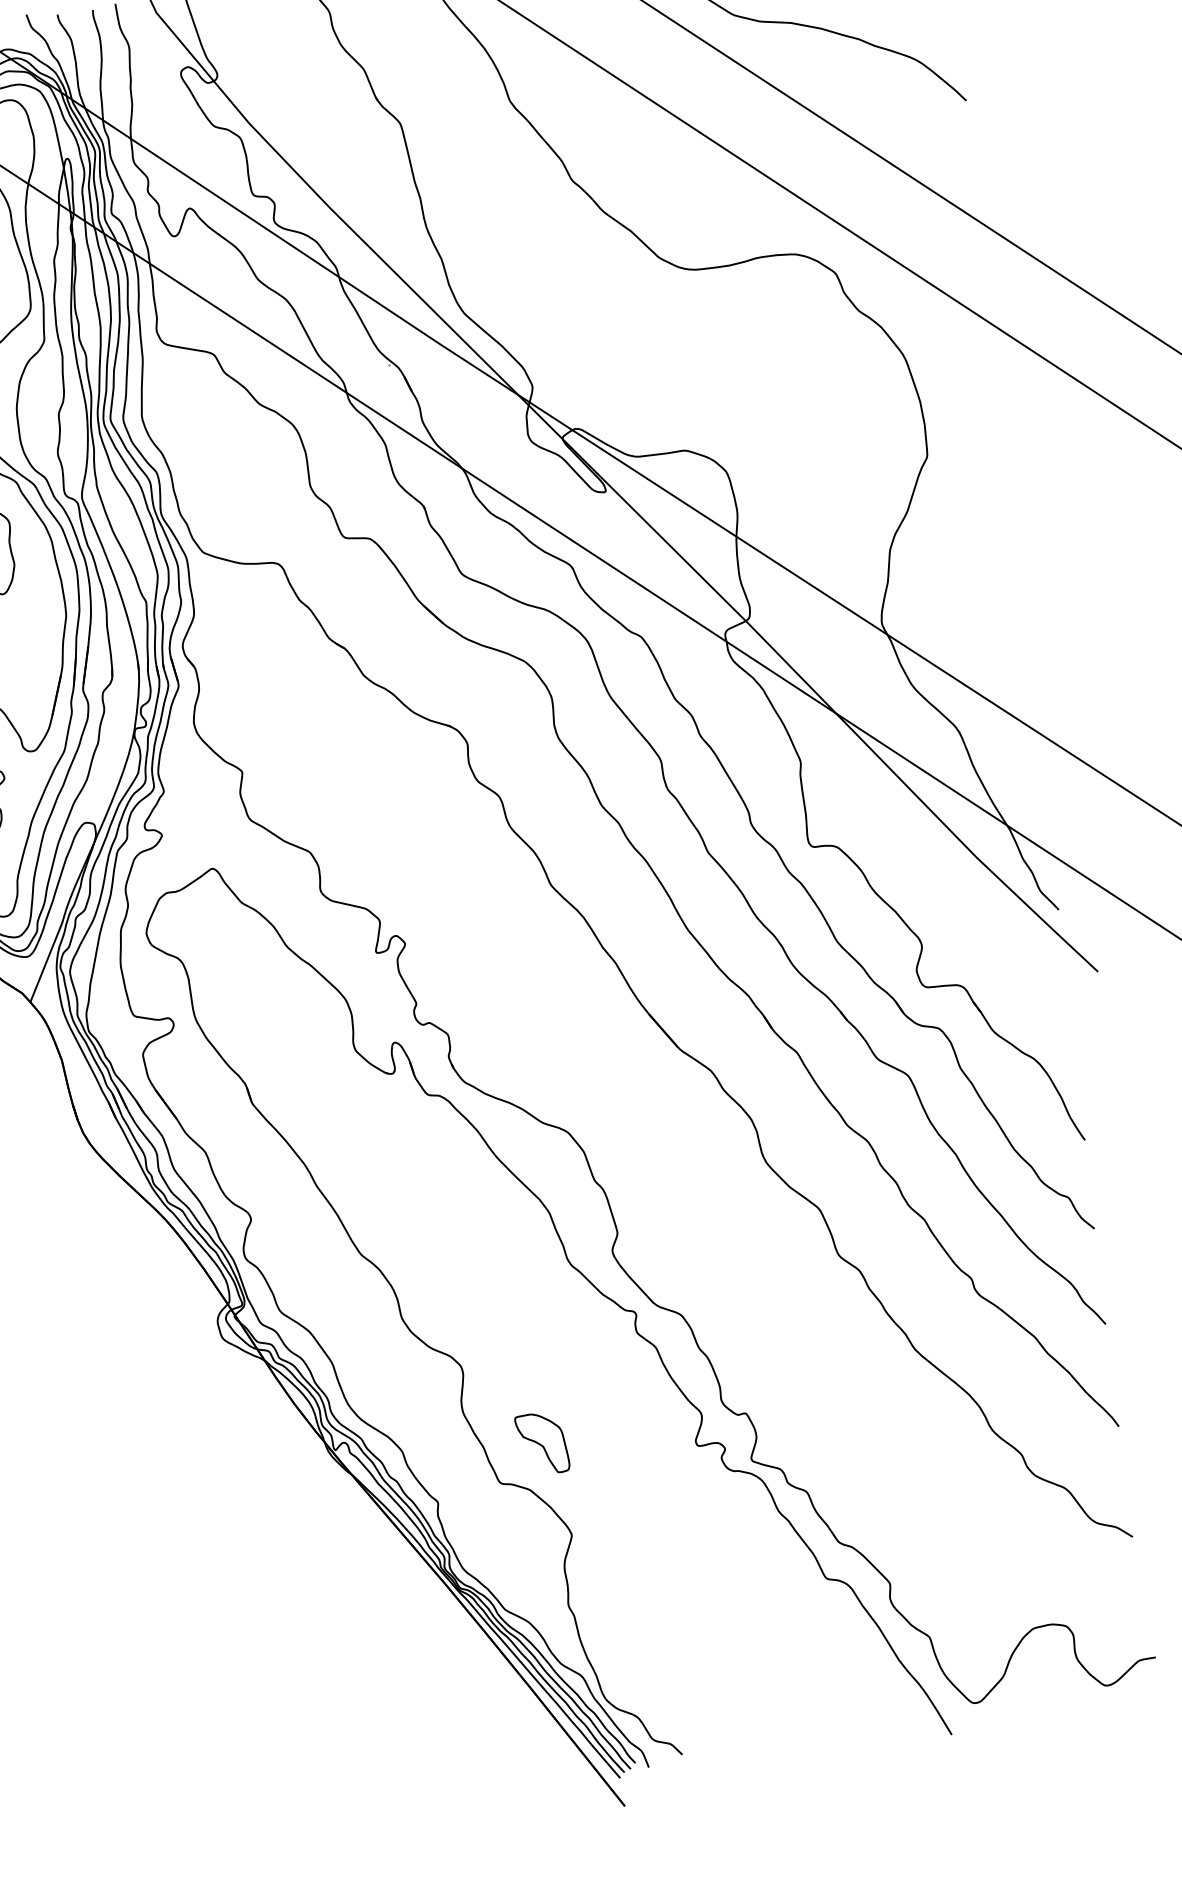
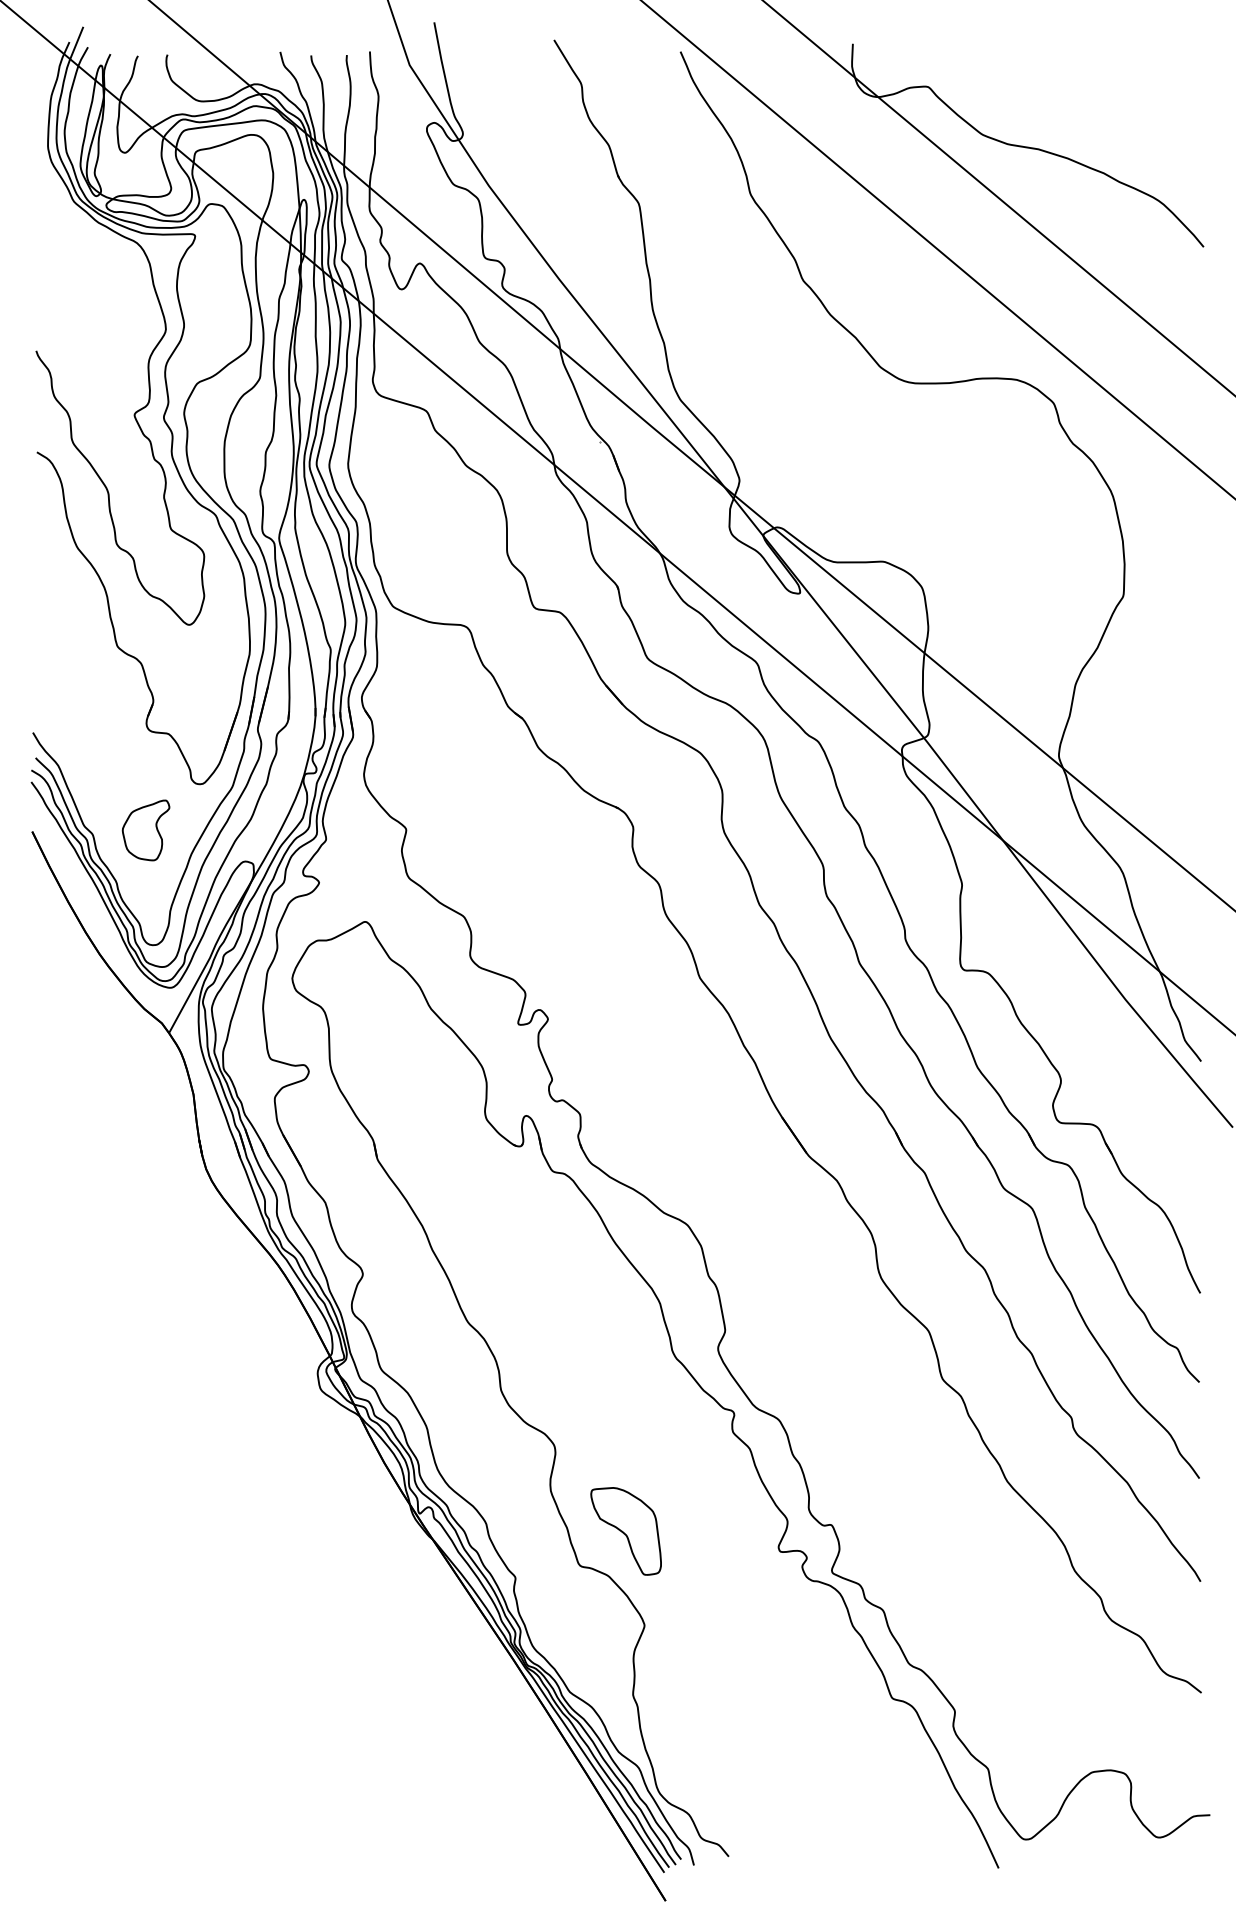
part: (541, 1443) -> (625, 1531), size x1.43

